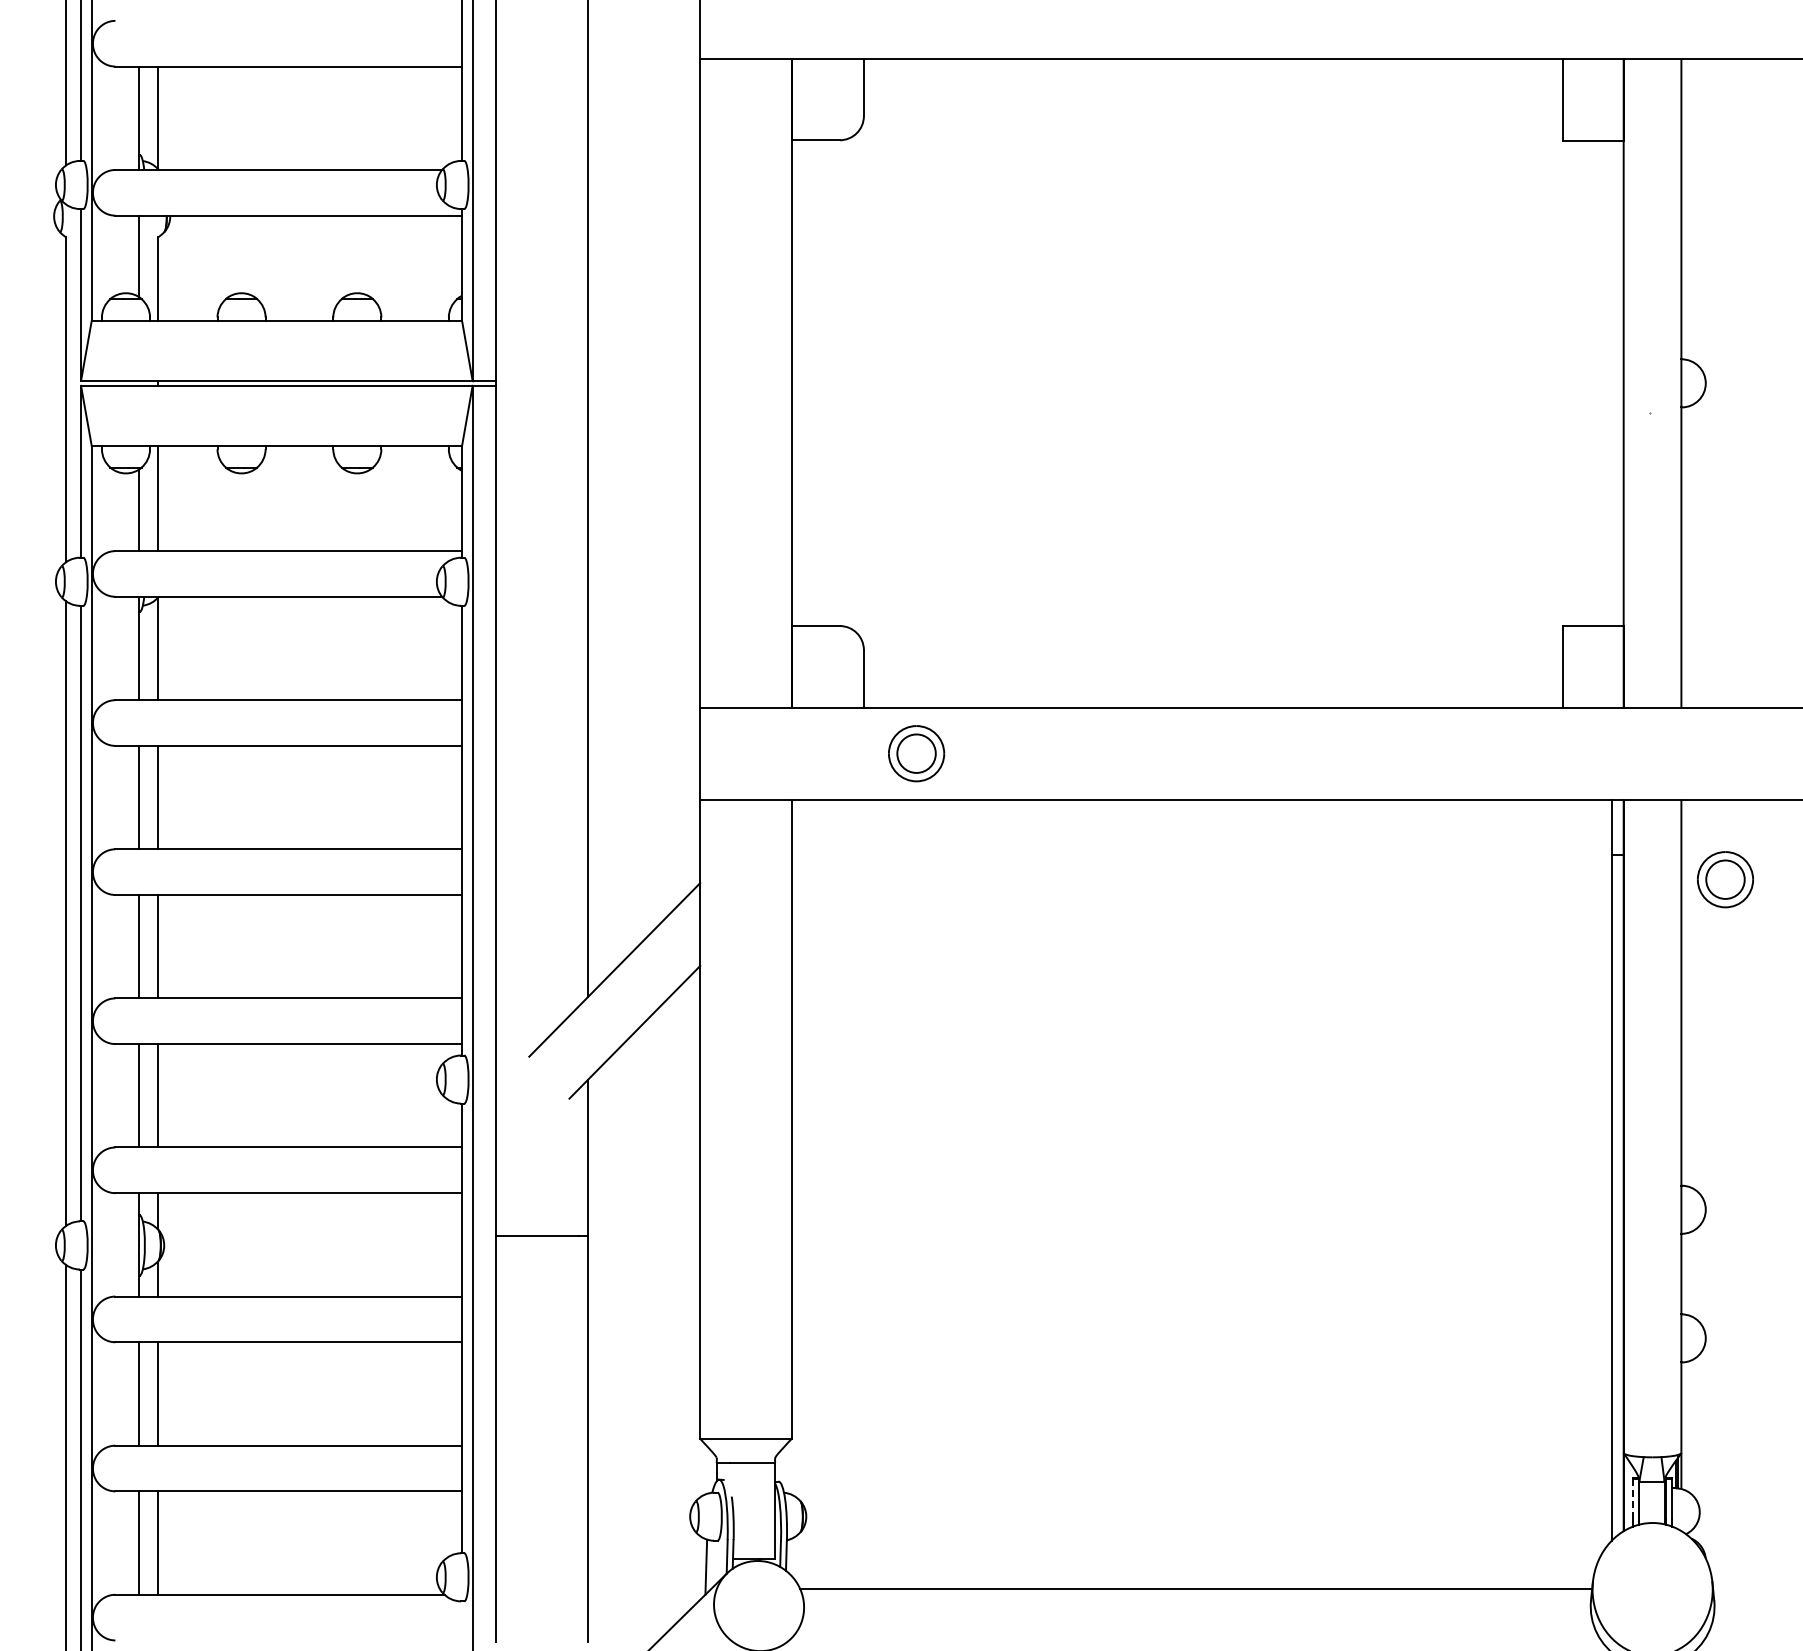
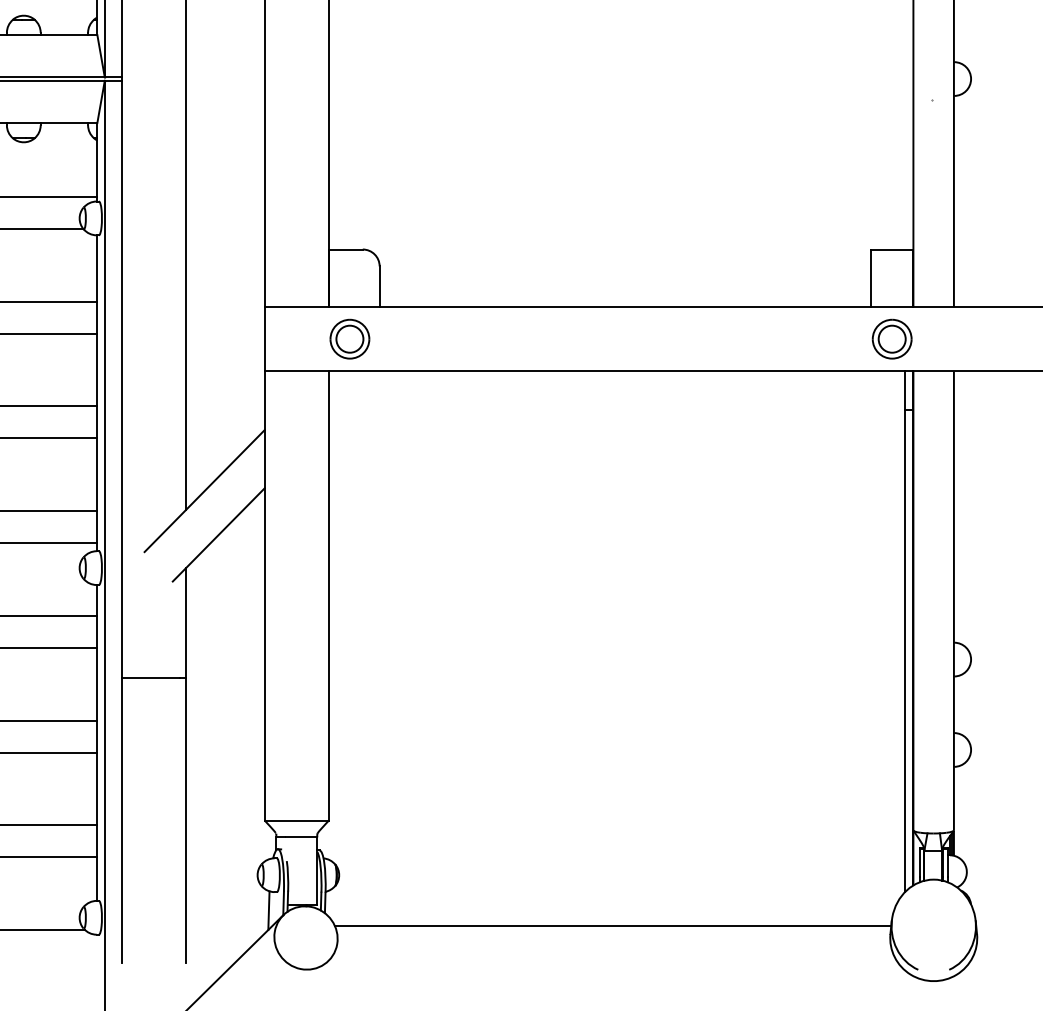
part: (916, 753) -> (349, 339), moved
part: (1725, 879) -> (892, 339), moved
line: (1632, 1499) -> (919, 863), dashed -> solid

